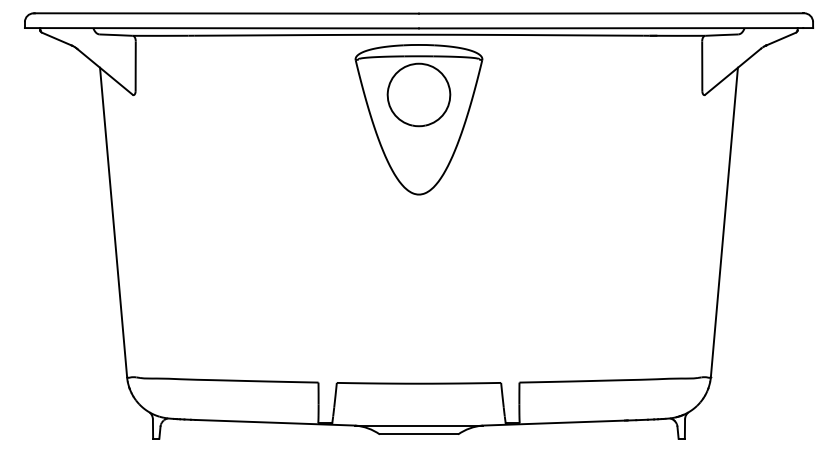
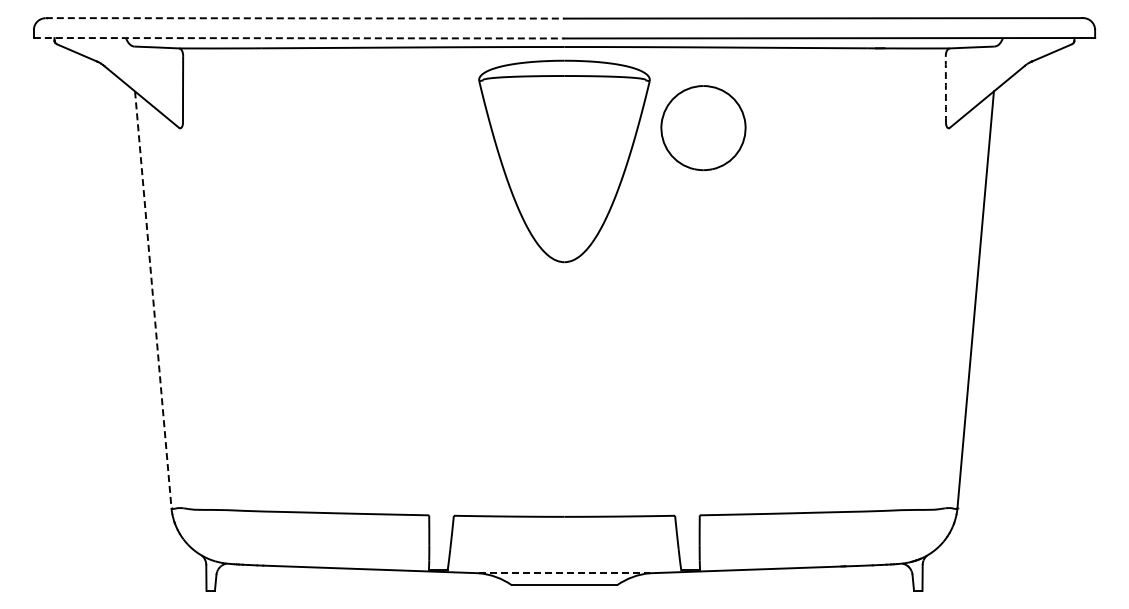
line: (226, 13) -> (305, 18), solid -> dashed
line: (222, 28) -> (299, 38), solid -> dashed
arc: (701, 66) -> (945, 89), solid -> dashed
part: (419, 95) -> (703, 128), moved
line: (113, 223) -> (153, 300), solid -> dashed
line: (419, 425) -> (564, 573), solid -> dashed

